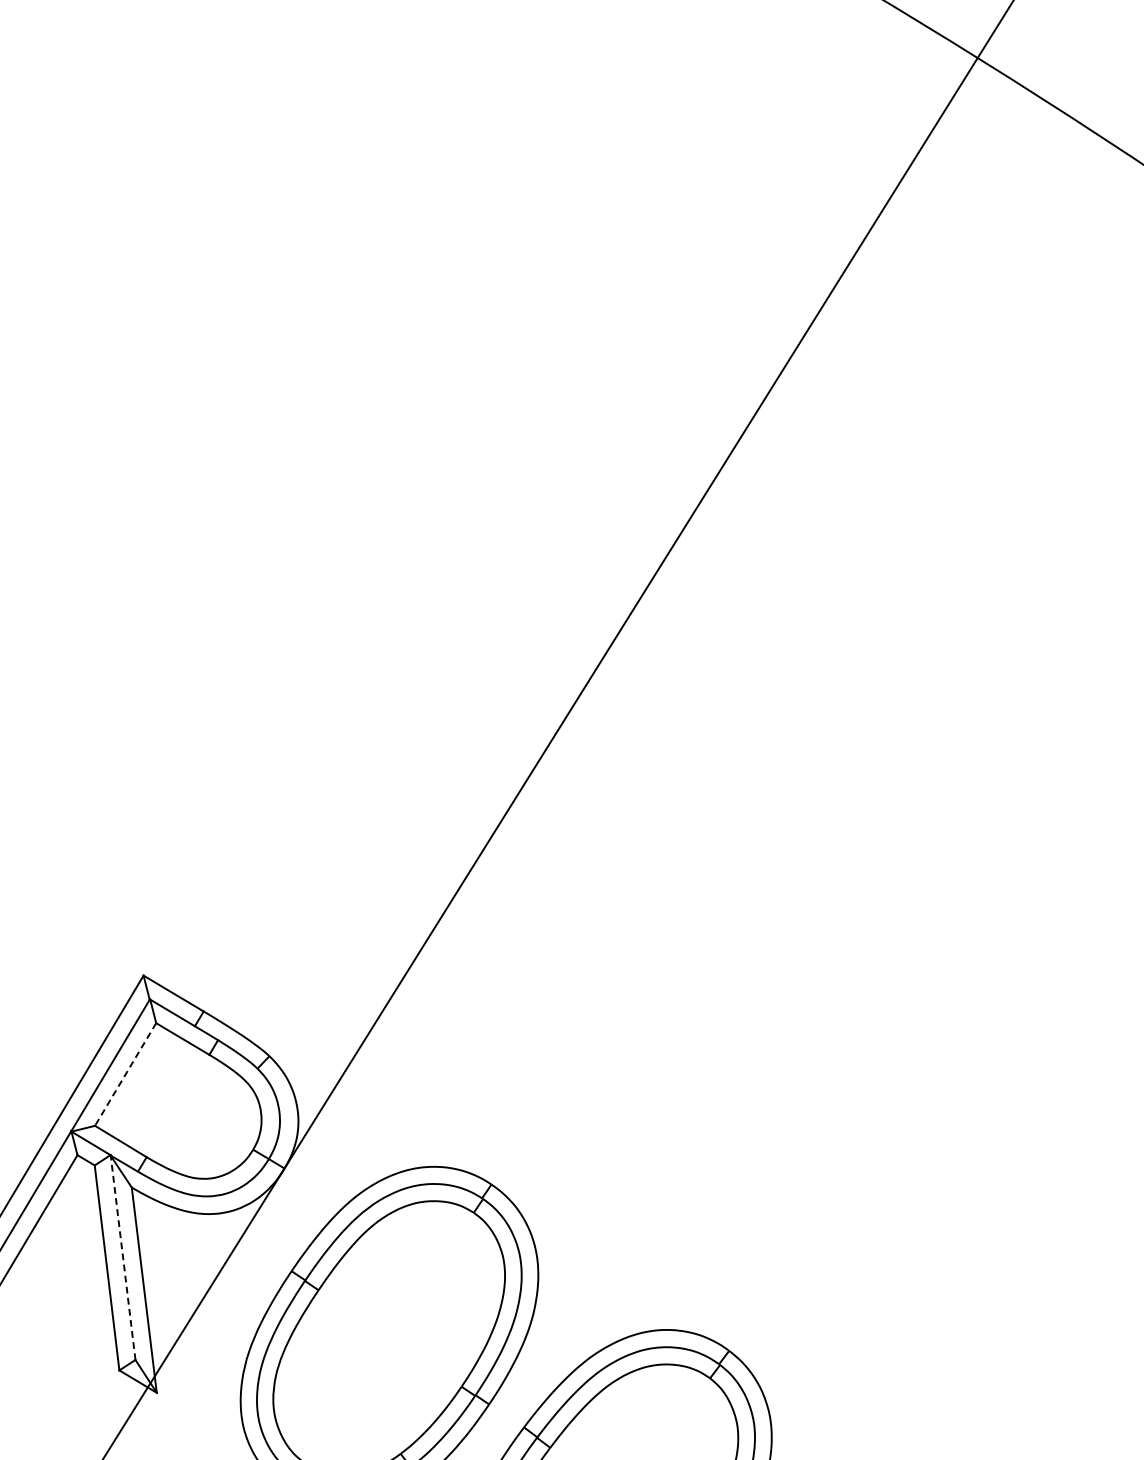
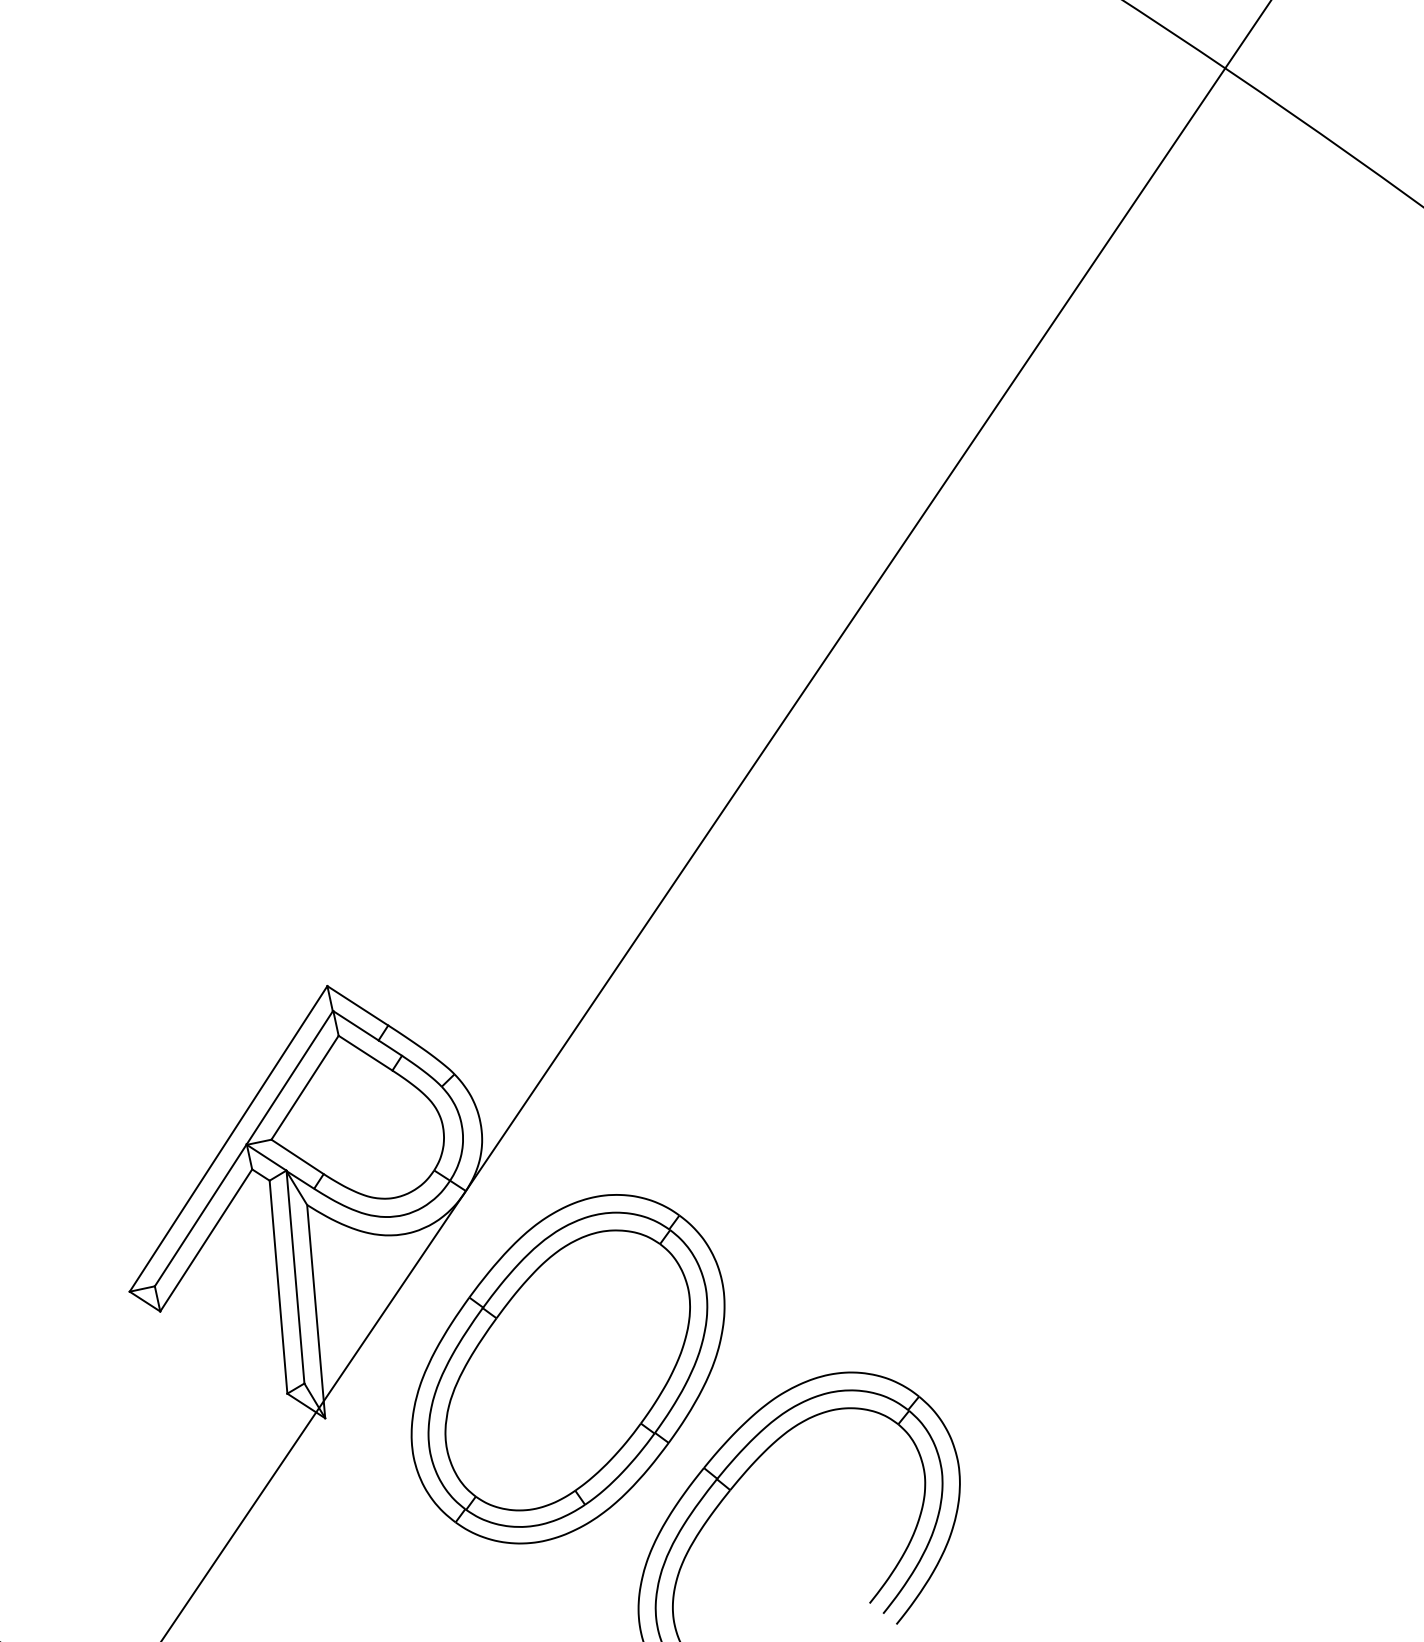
line: (126, 1074) -> (305, 1087), dashed -> solid
line: (123, 1257) -> (295, 1276), dashed -> solid

